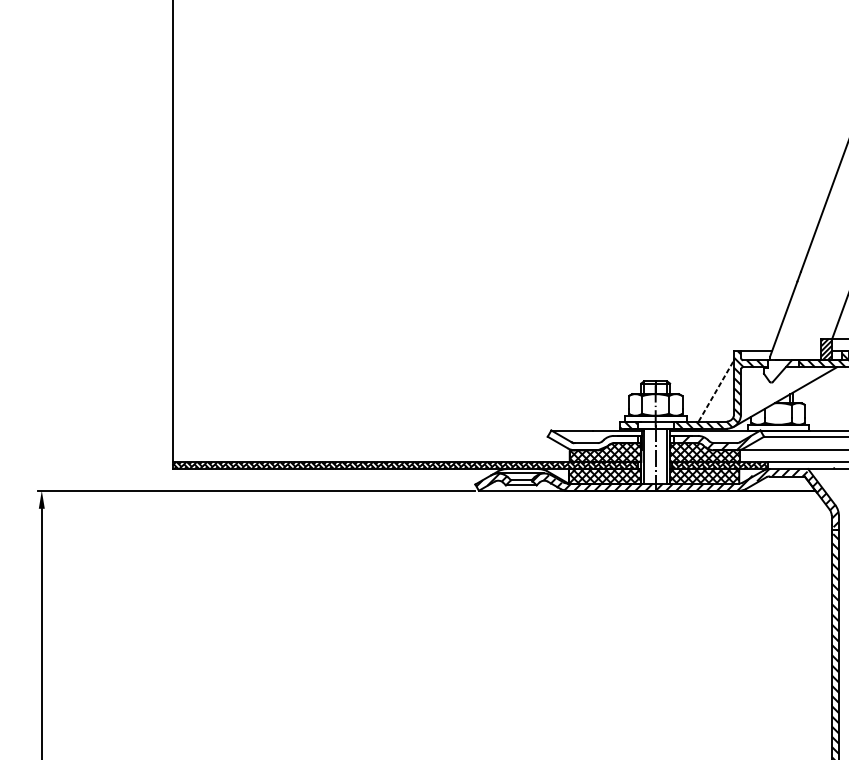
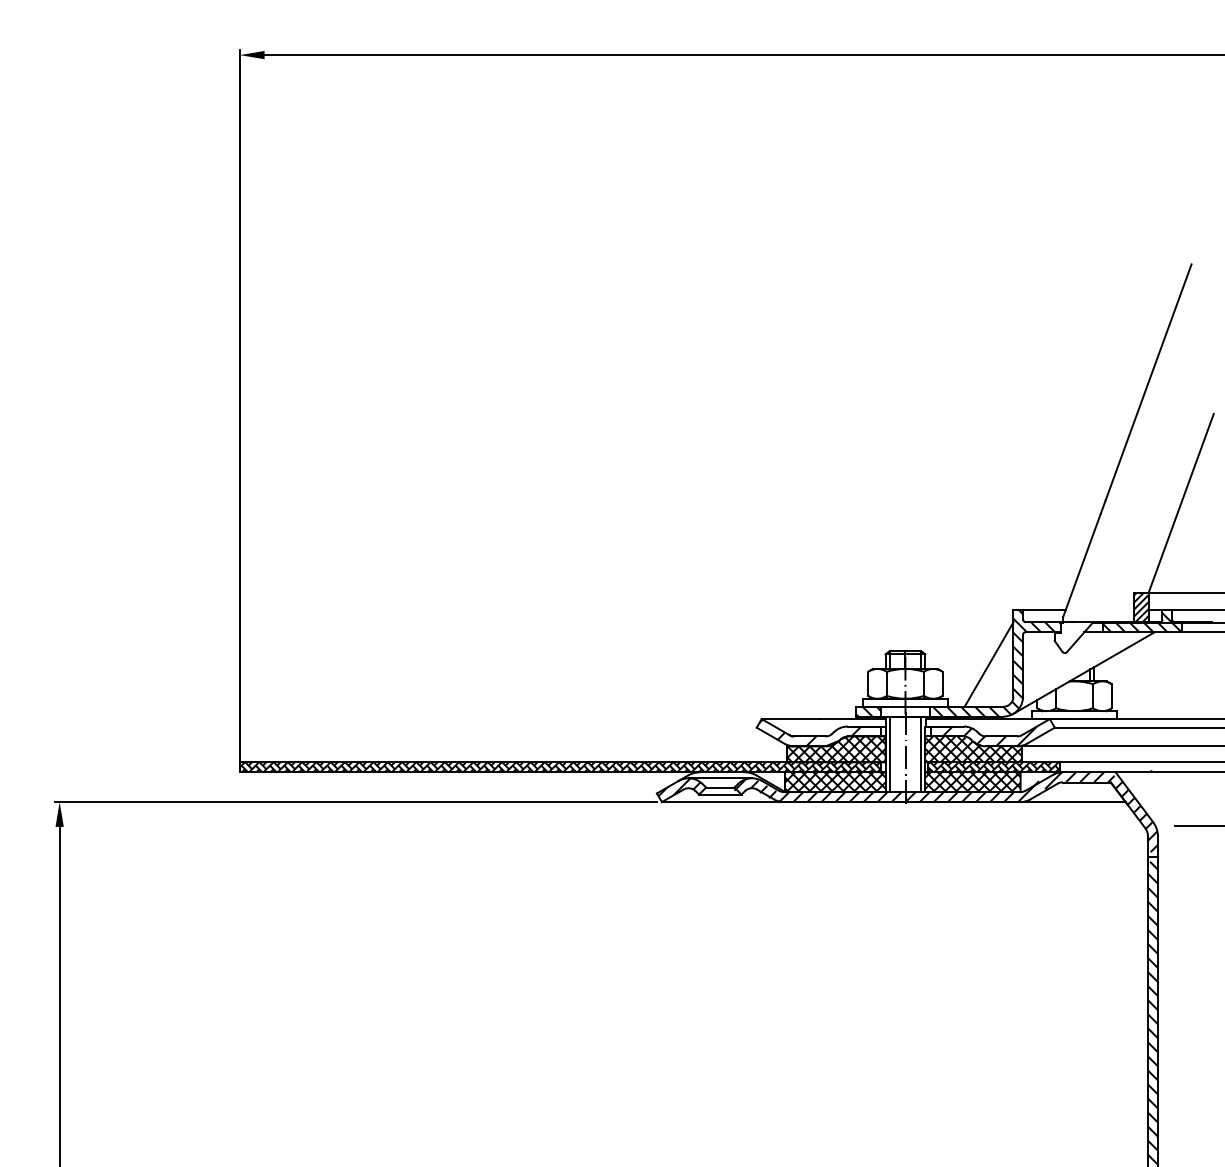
line: (716, 390) -> (989, 664), dashed -> solid
hatch: (586, 440) -> (810, 732), added

